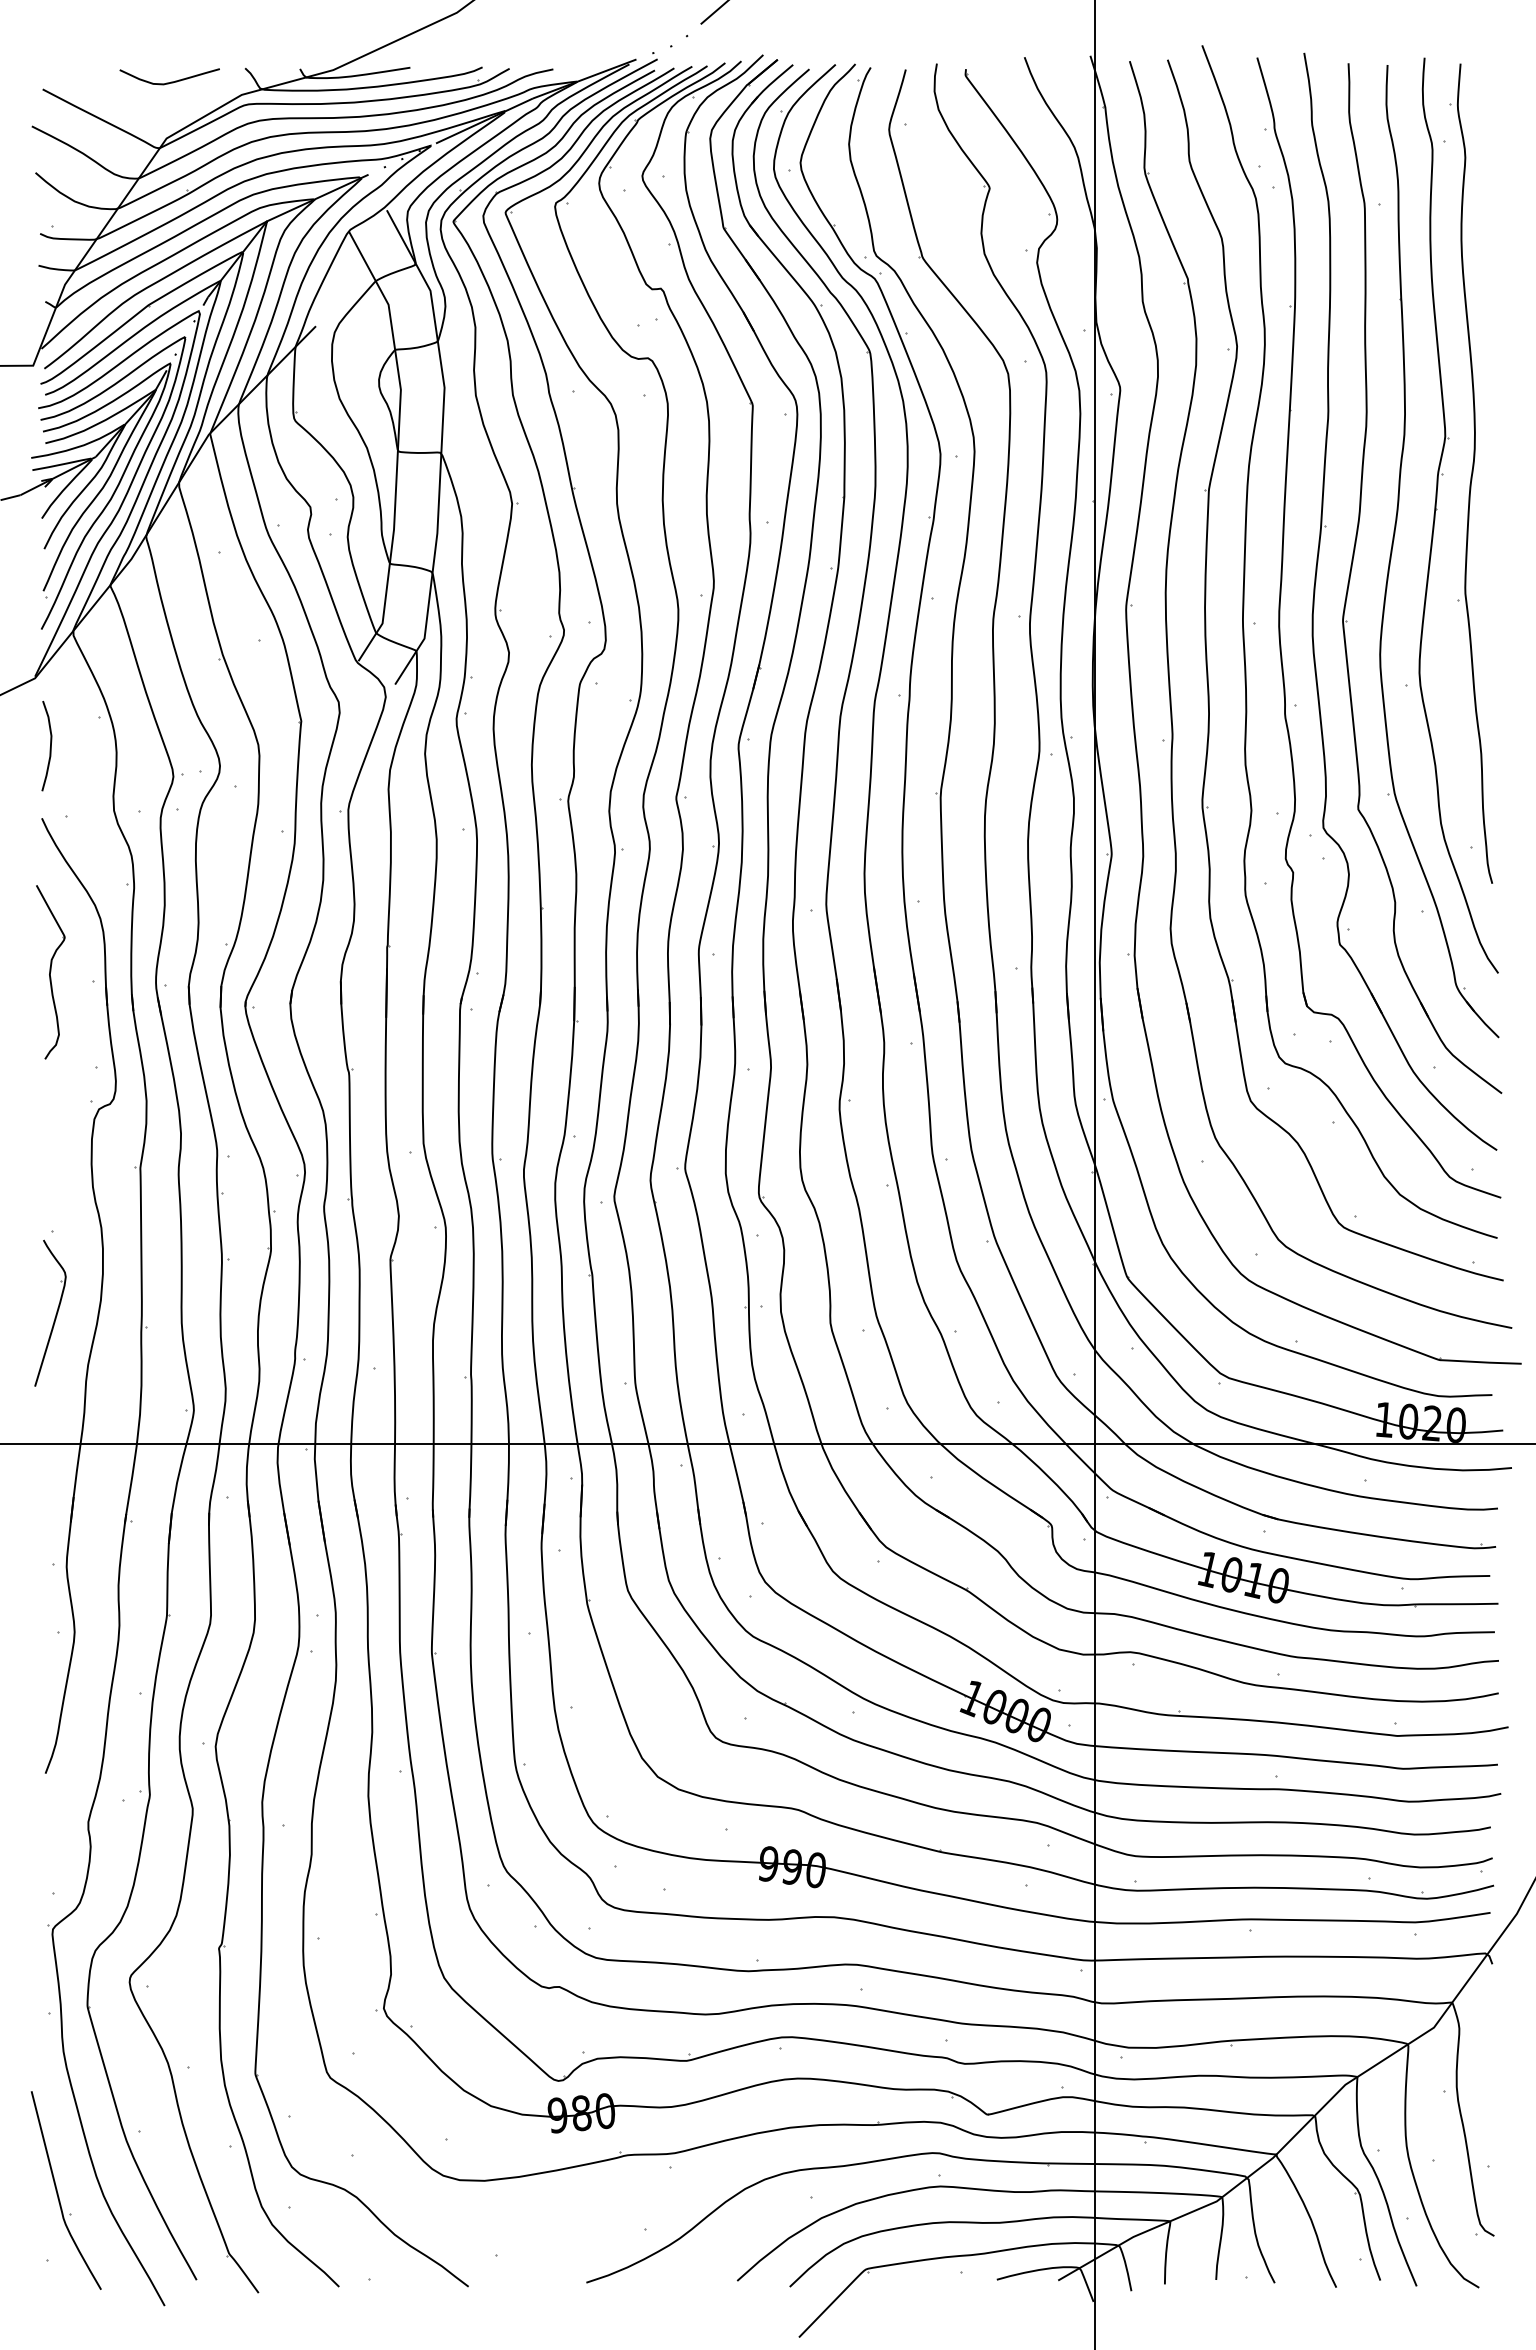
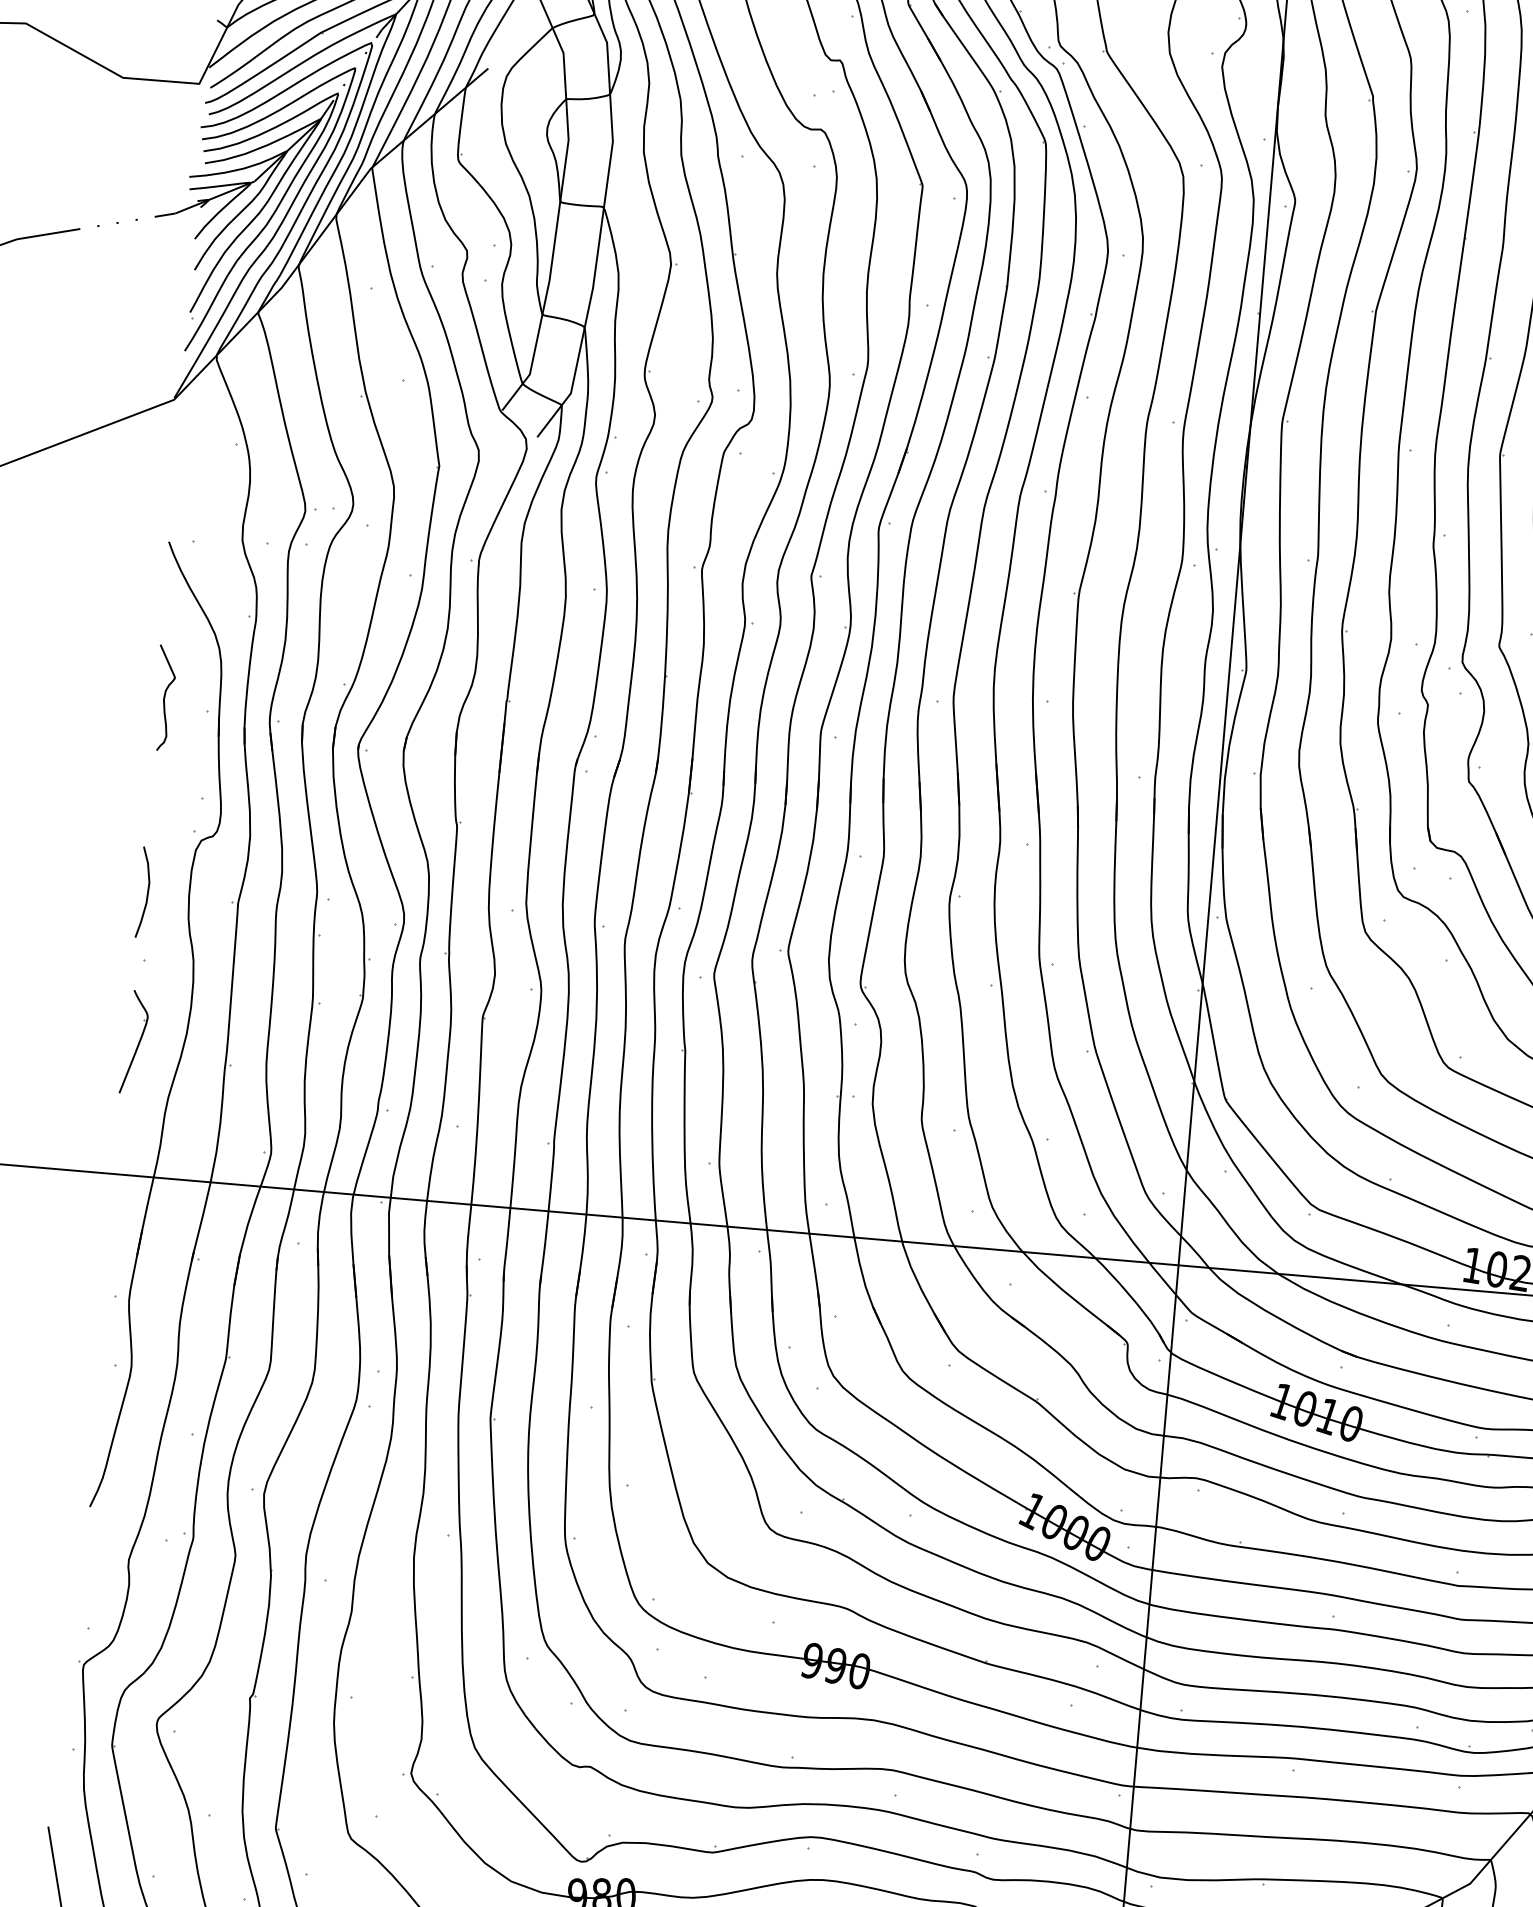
curve: (49, 748) -> (146, 895), moved
part: (50, 972) -> (164, 698), size x0.6
part: (50, 1312) -> (134, 1041), size x0.7

